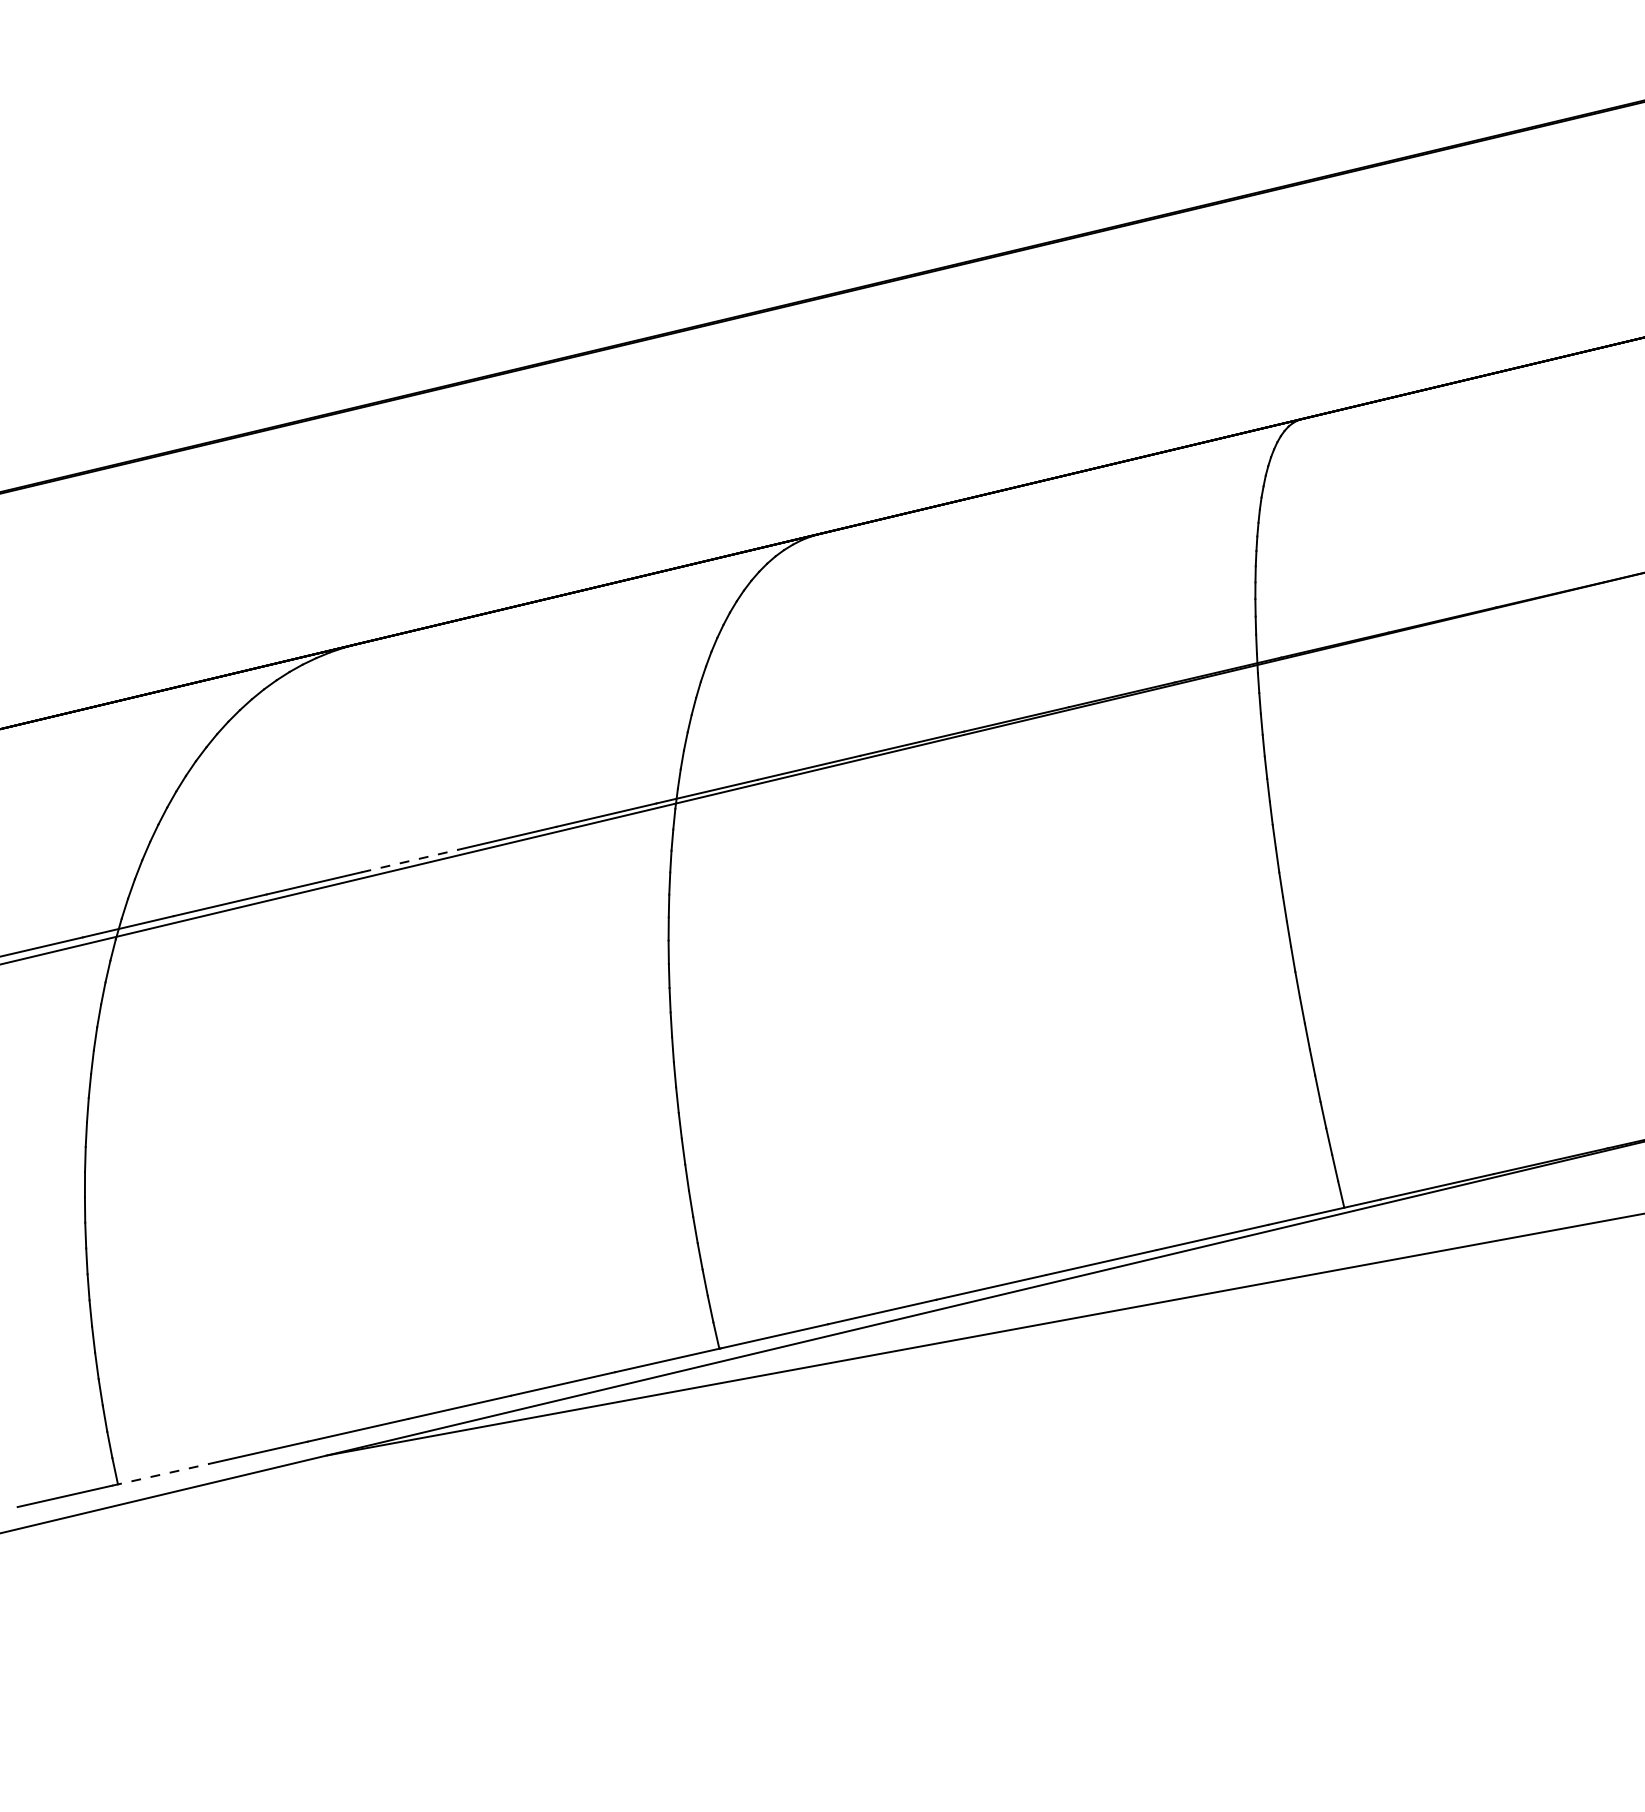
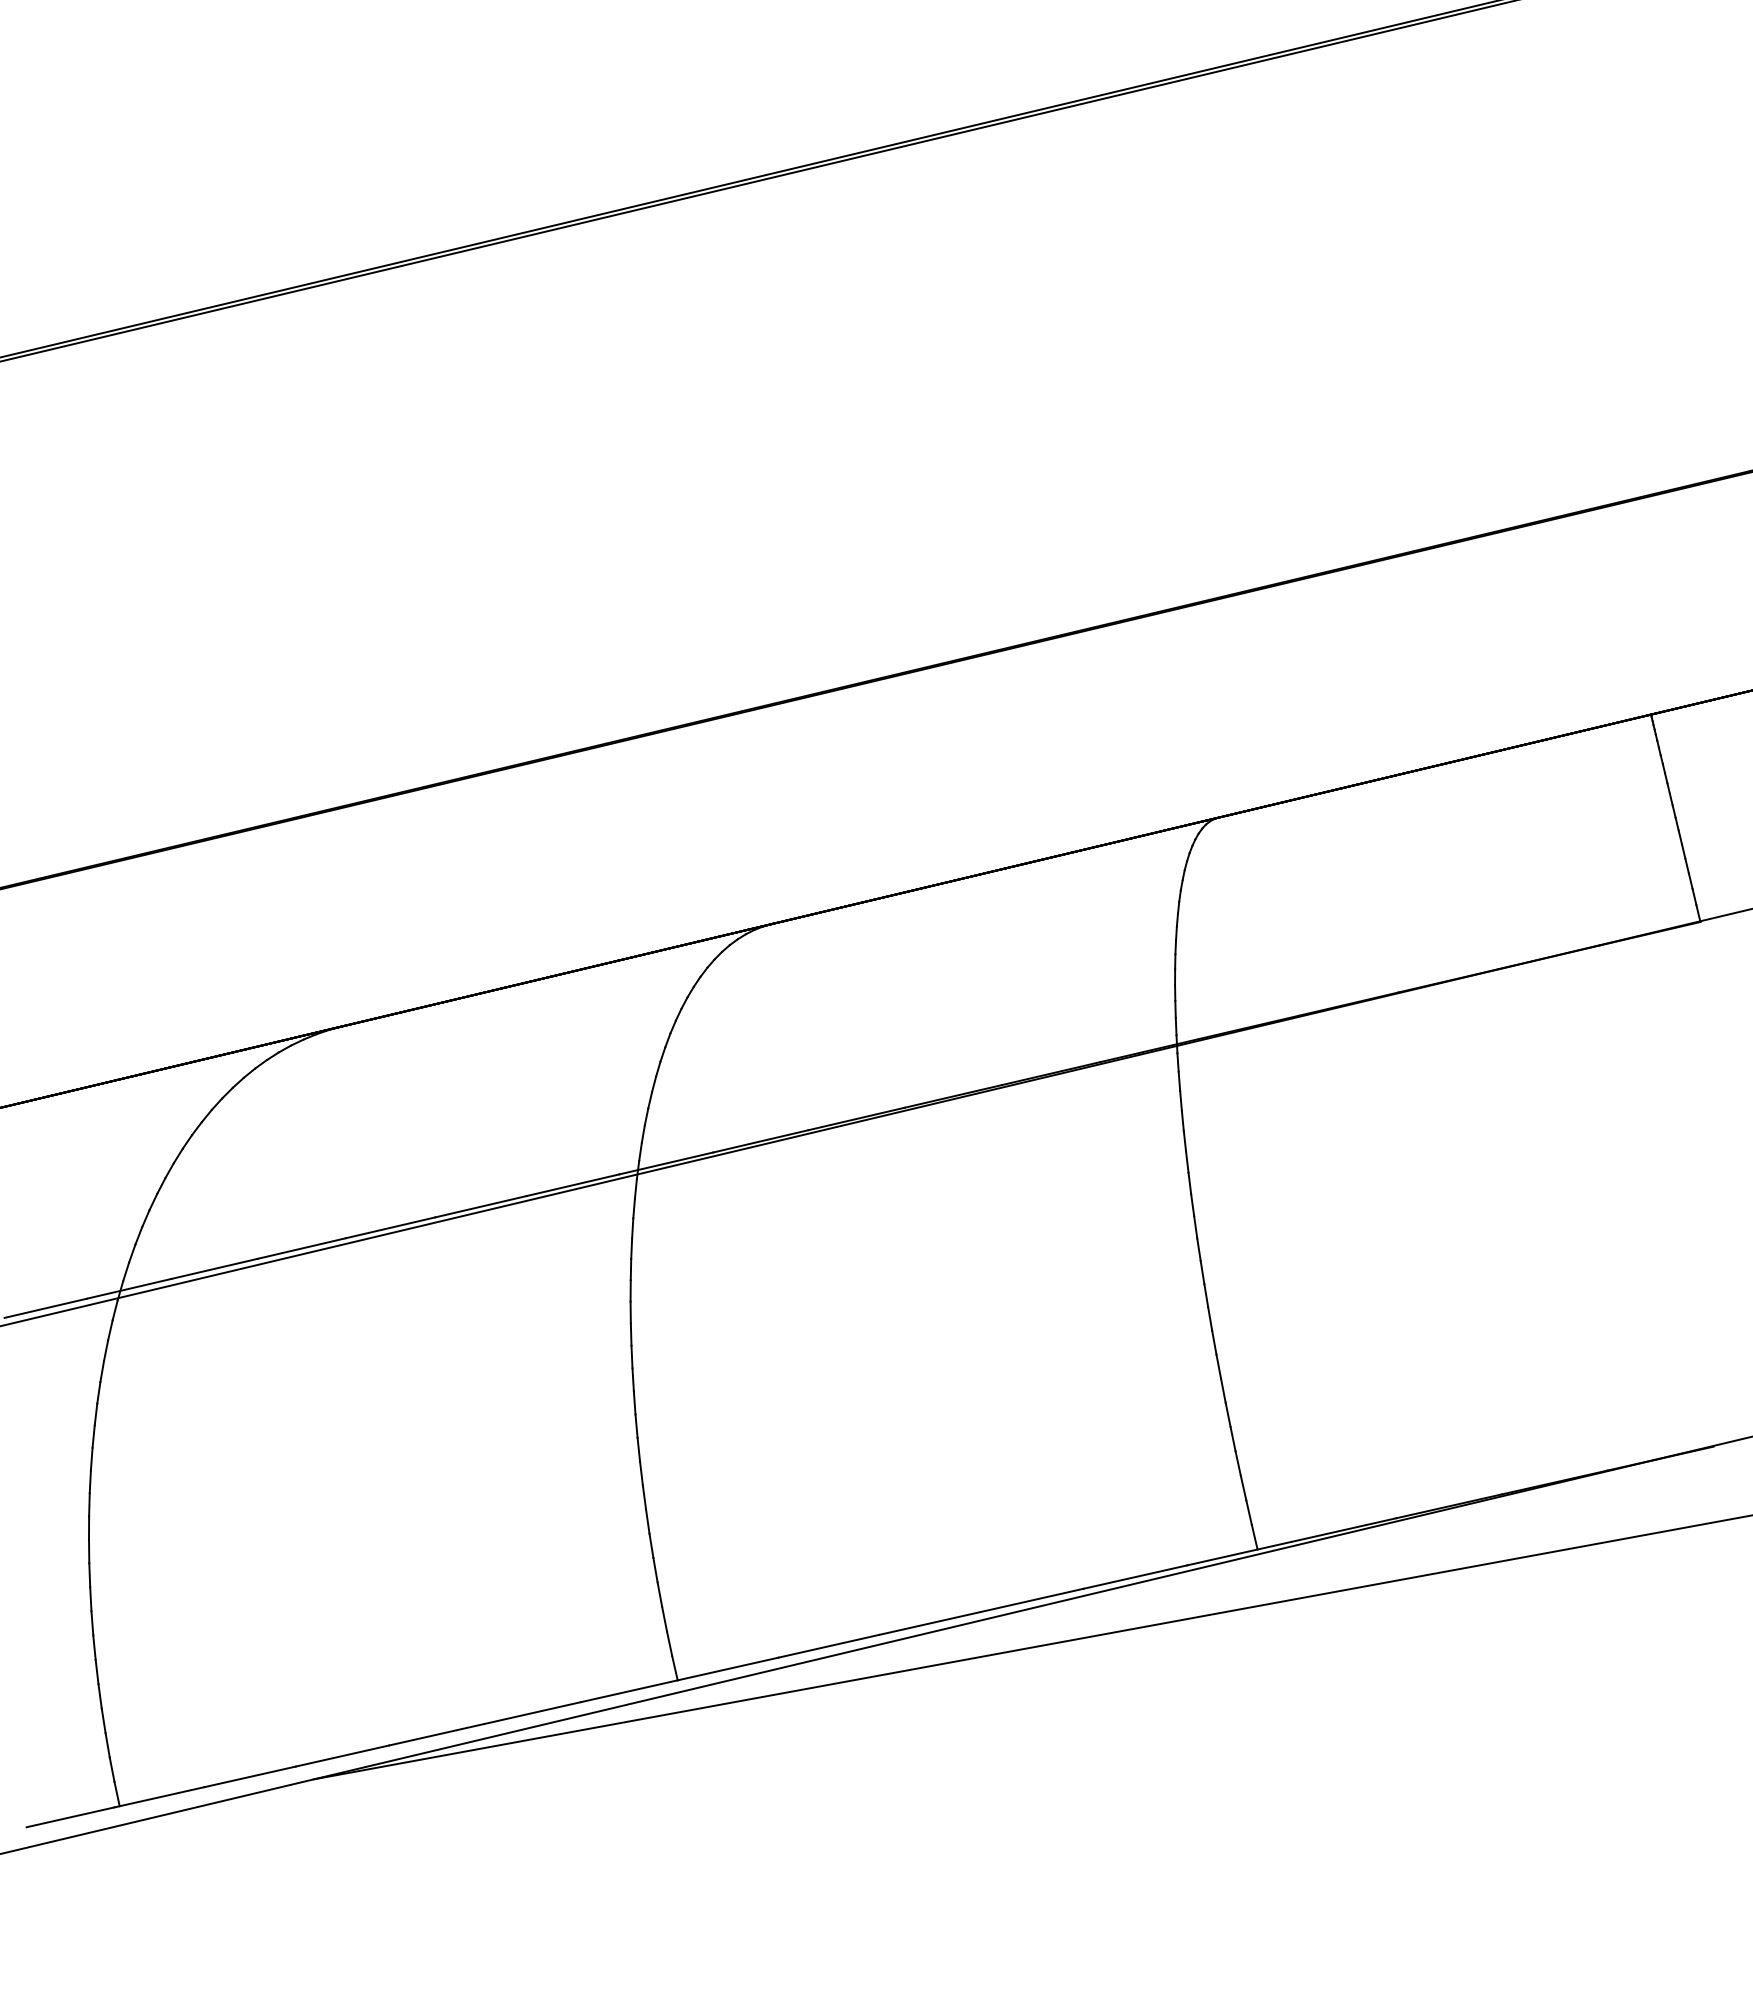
line: (410, 860) -> (391, 1227), dashed -> solid
line: (160, 1474) -> (159, 1797), dashed -> solid

